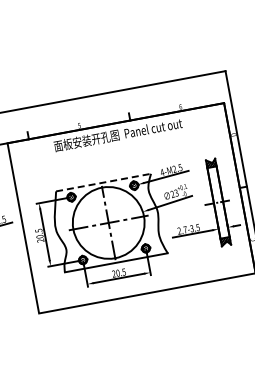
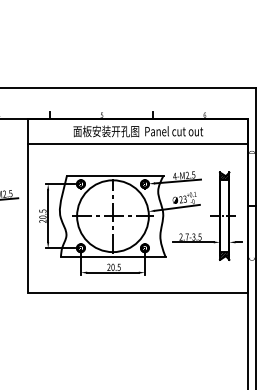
line: (120, 146) -> (138, 143), added
line: (103, 182) -> (115, 175), dashed -> solid

